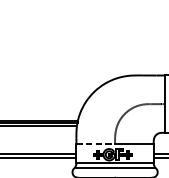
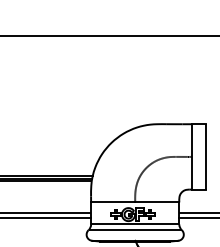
line: (96, 144) -> (113, 202), dashed -> solid

